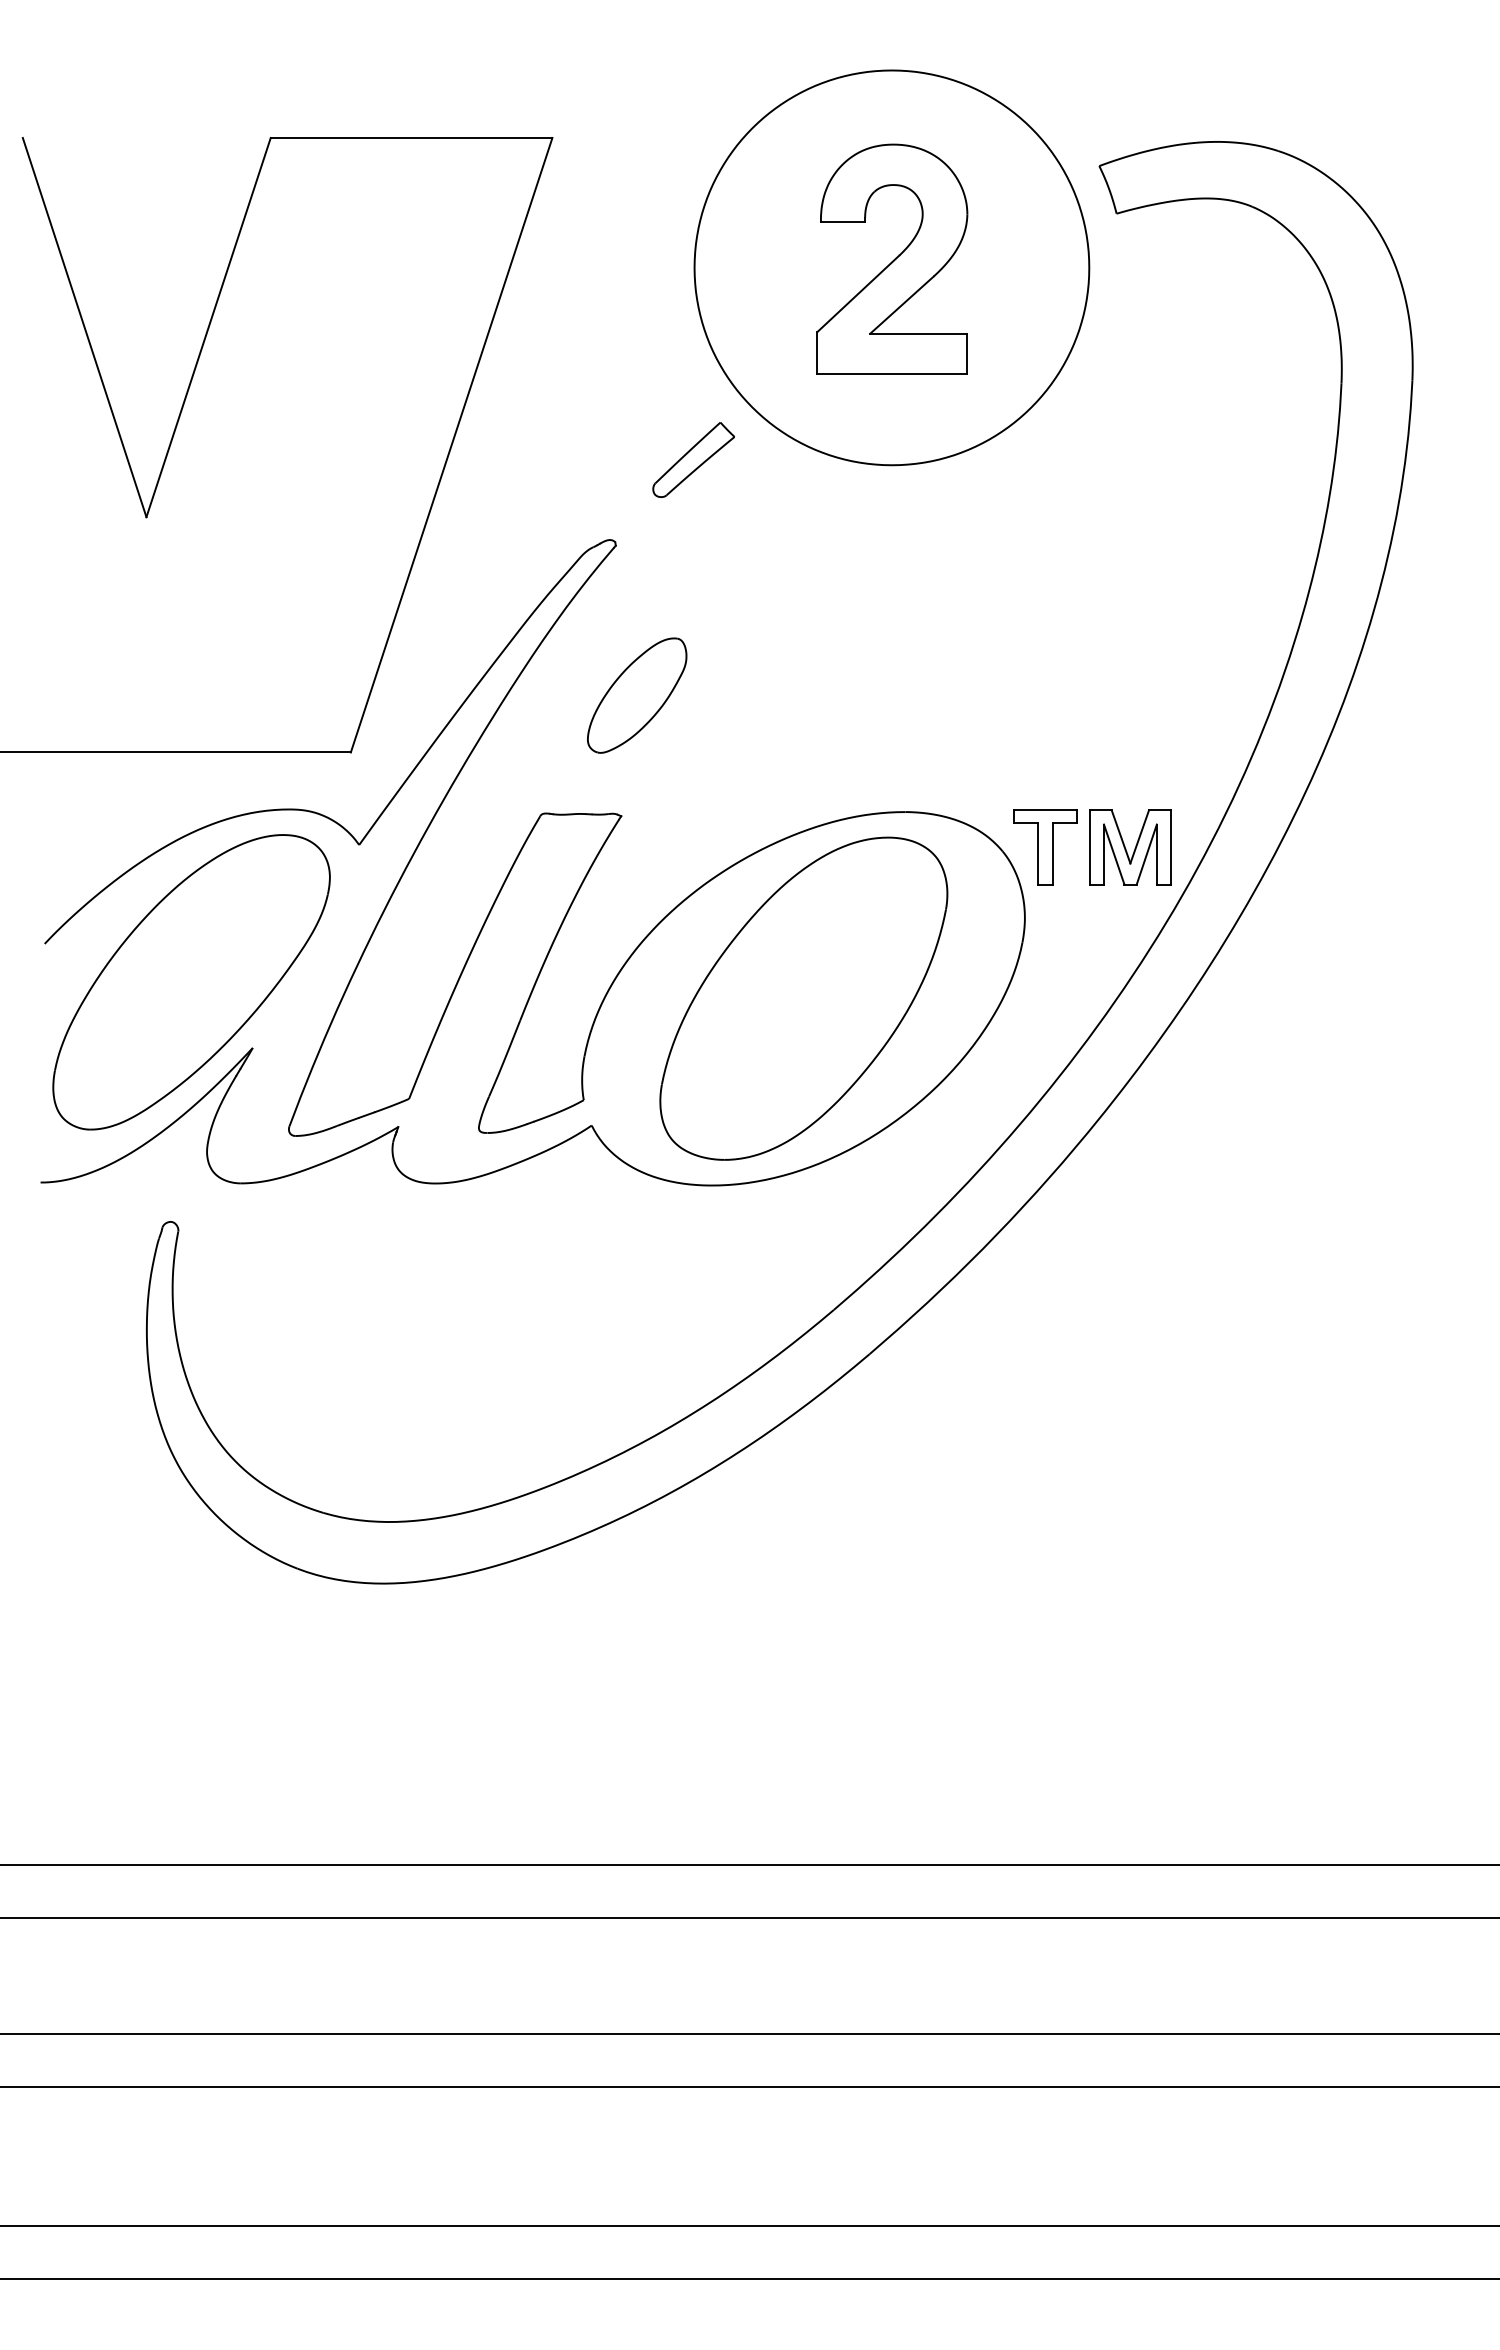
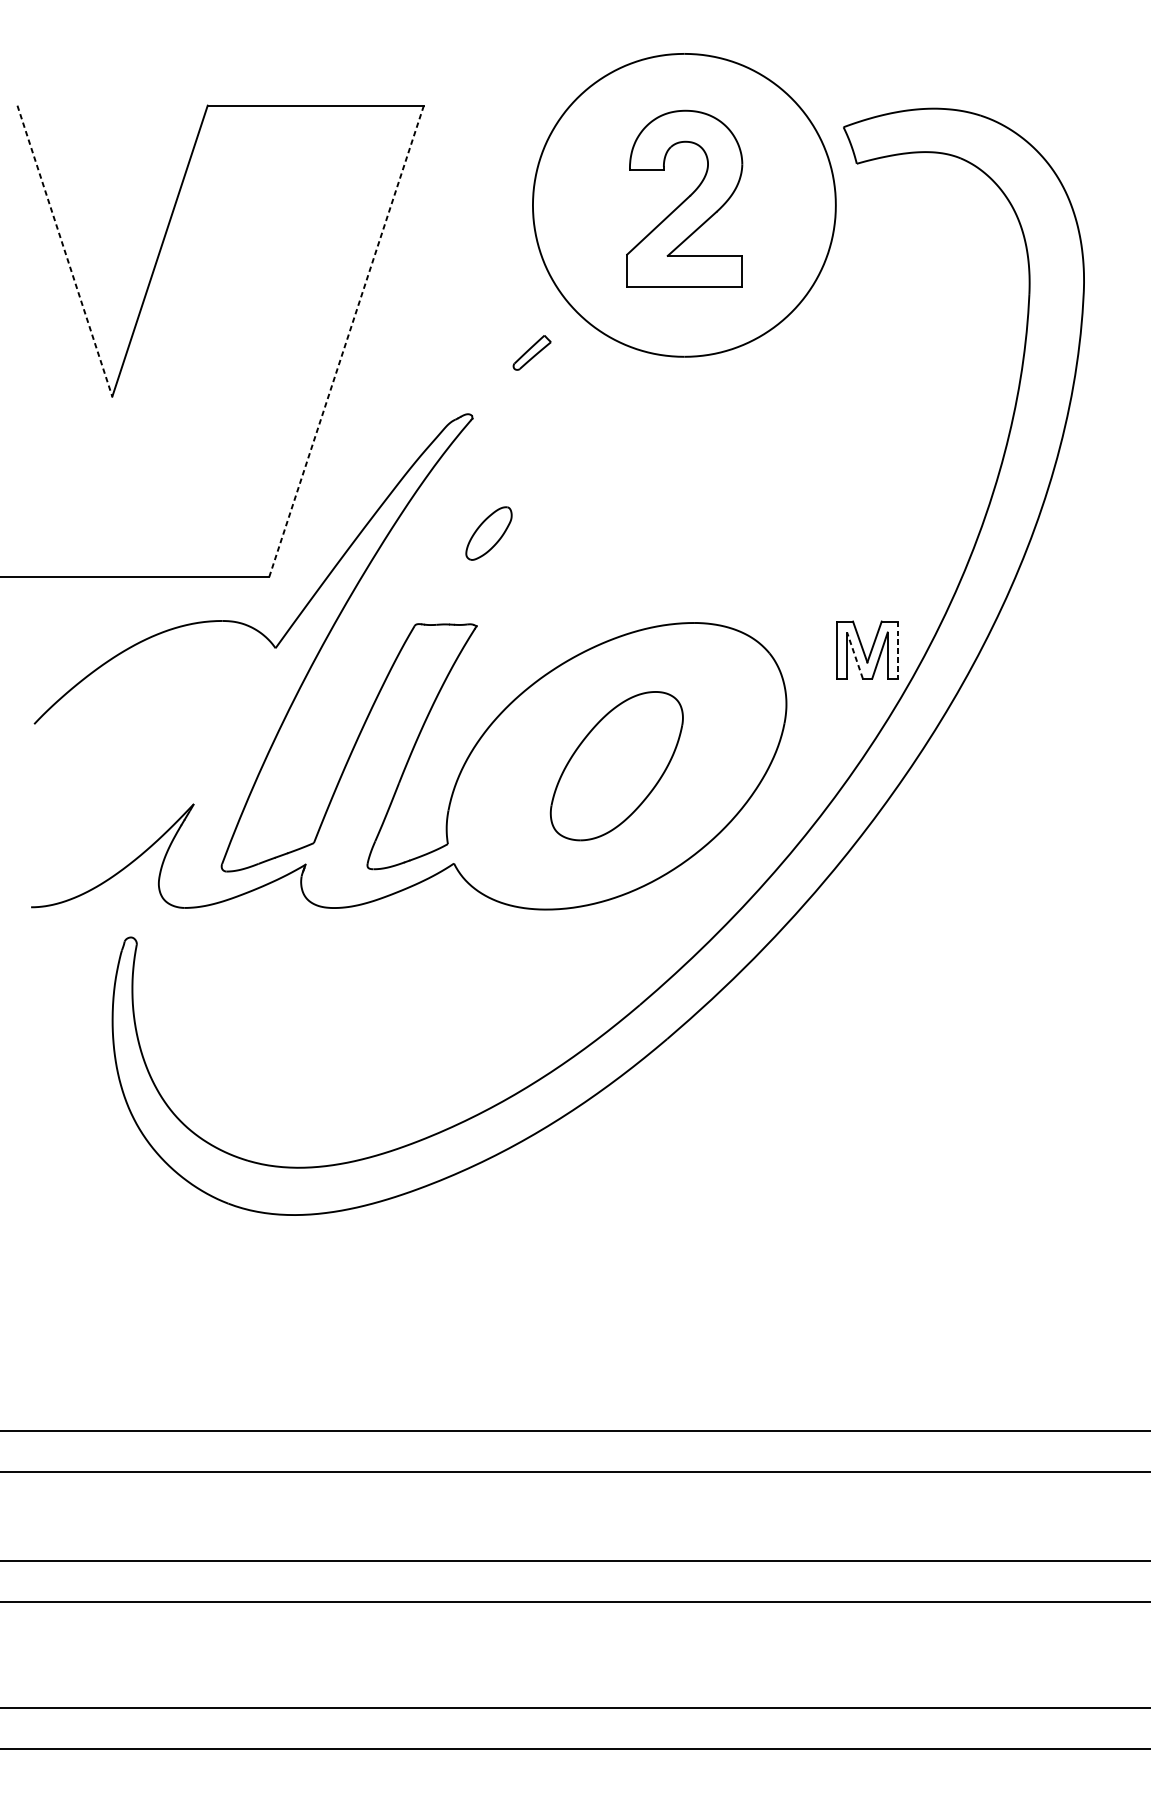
line: (84, 328) -> (64, 251), solid -> dashed
line: (451, 445) -> (346, 341), solid -> dashed
part: (693, 459) -> (532, 352), size x0.6
part: (637, 695) -> (489, 533), size x0.6
part: (1045, 847) -> (802, 650), removed
line: (1170, 847) -> (898, 650), solid -> dashed
line: (1114, 854) -> (855, 655), solid -> dashed
part: (191, 982) -> (146, 753), removed
part: (803, 998) -> (616, 766), size x0.6

